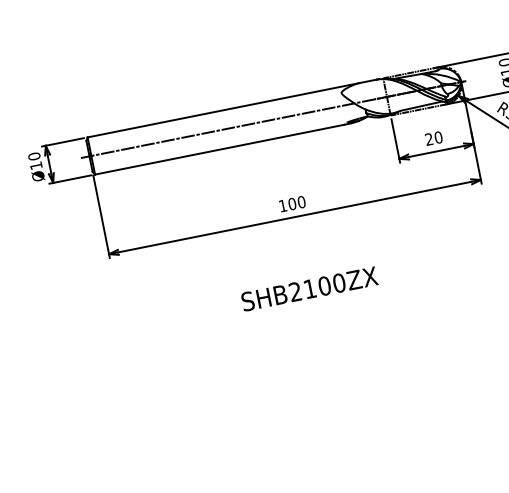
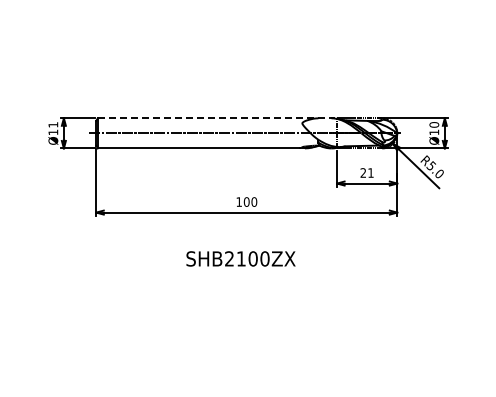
line: (231, 108) -> (214, 118), solid -> dashed
text: (437, 137) -> (370, 172), 20 -> 21
text: (34, 155) -> (53, 124), Ø10 -> Ø11
text: (308, 288) -> (240, 258), moved

